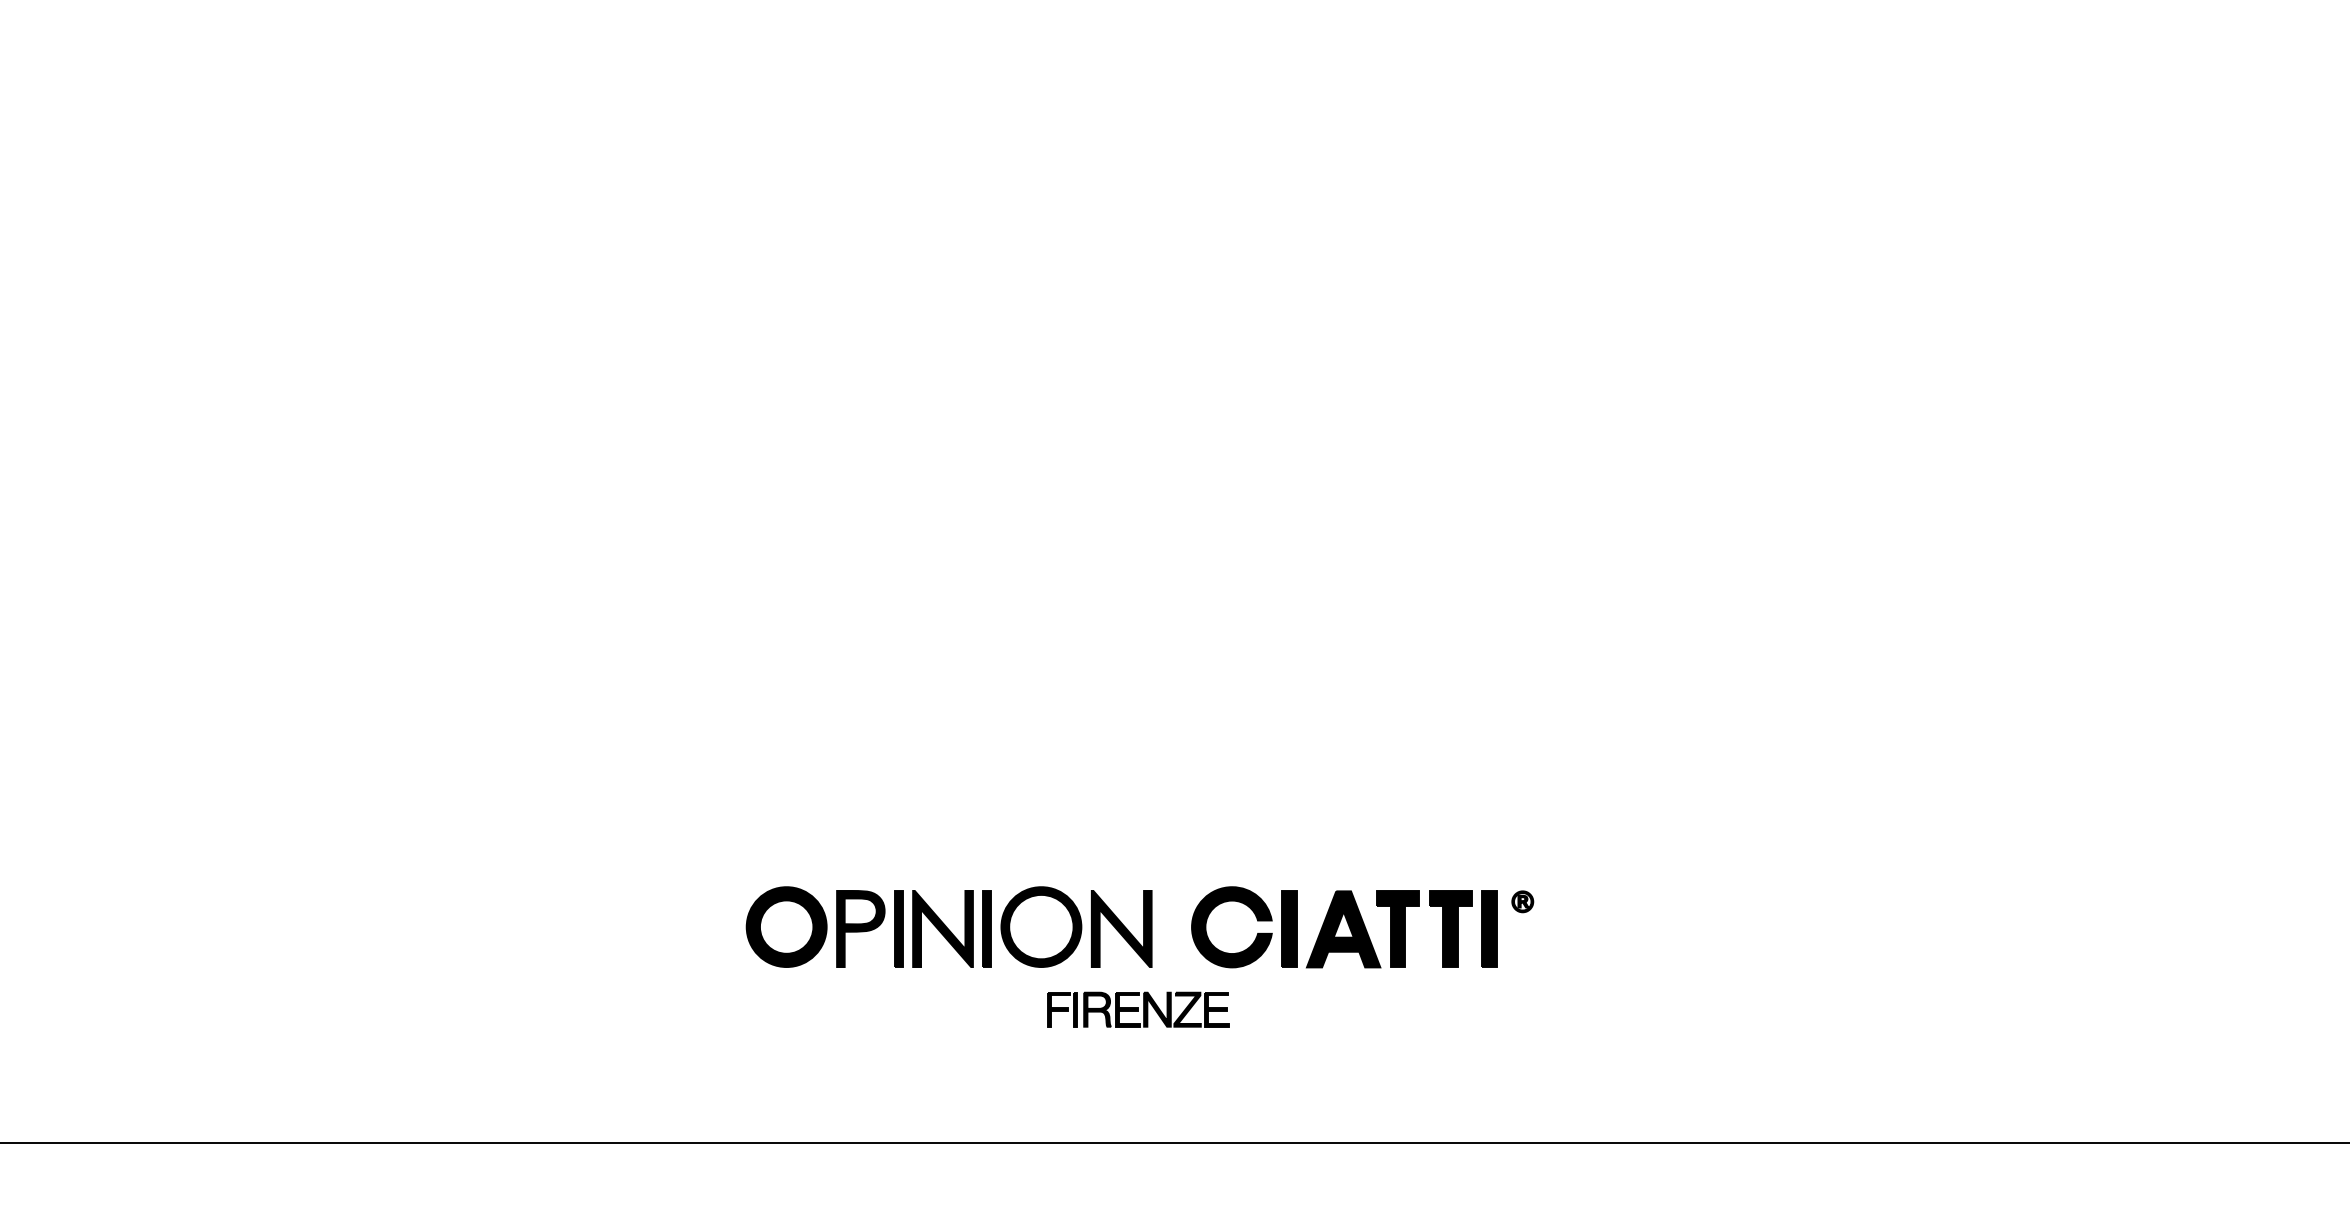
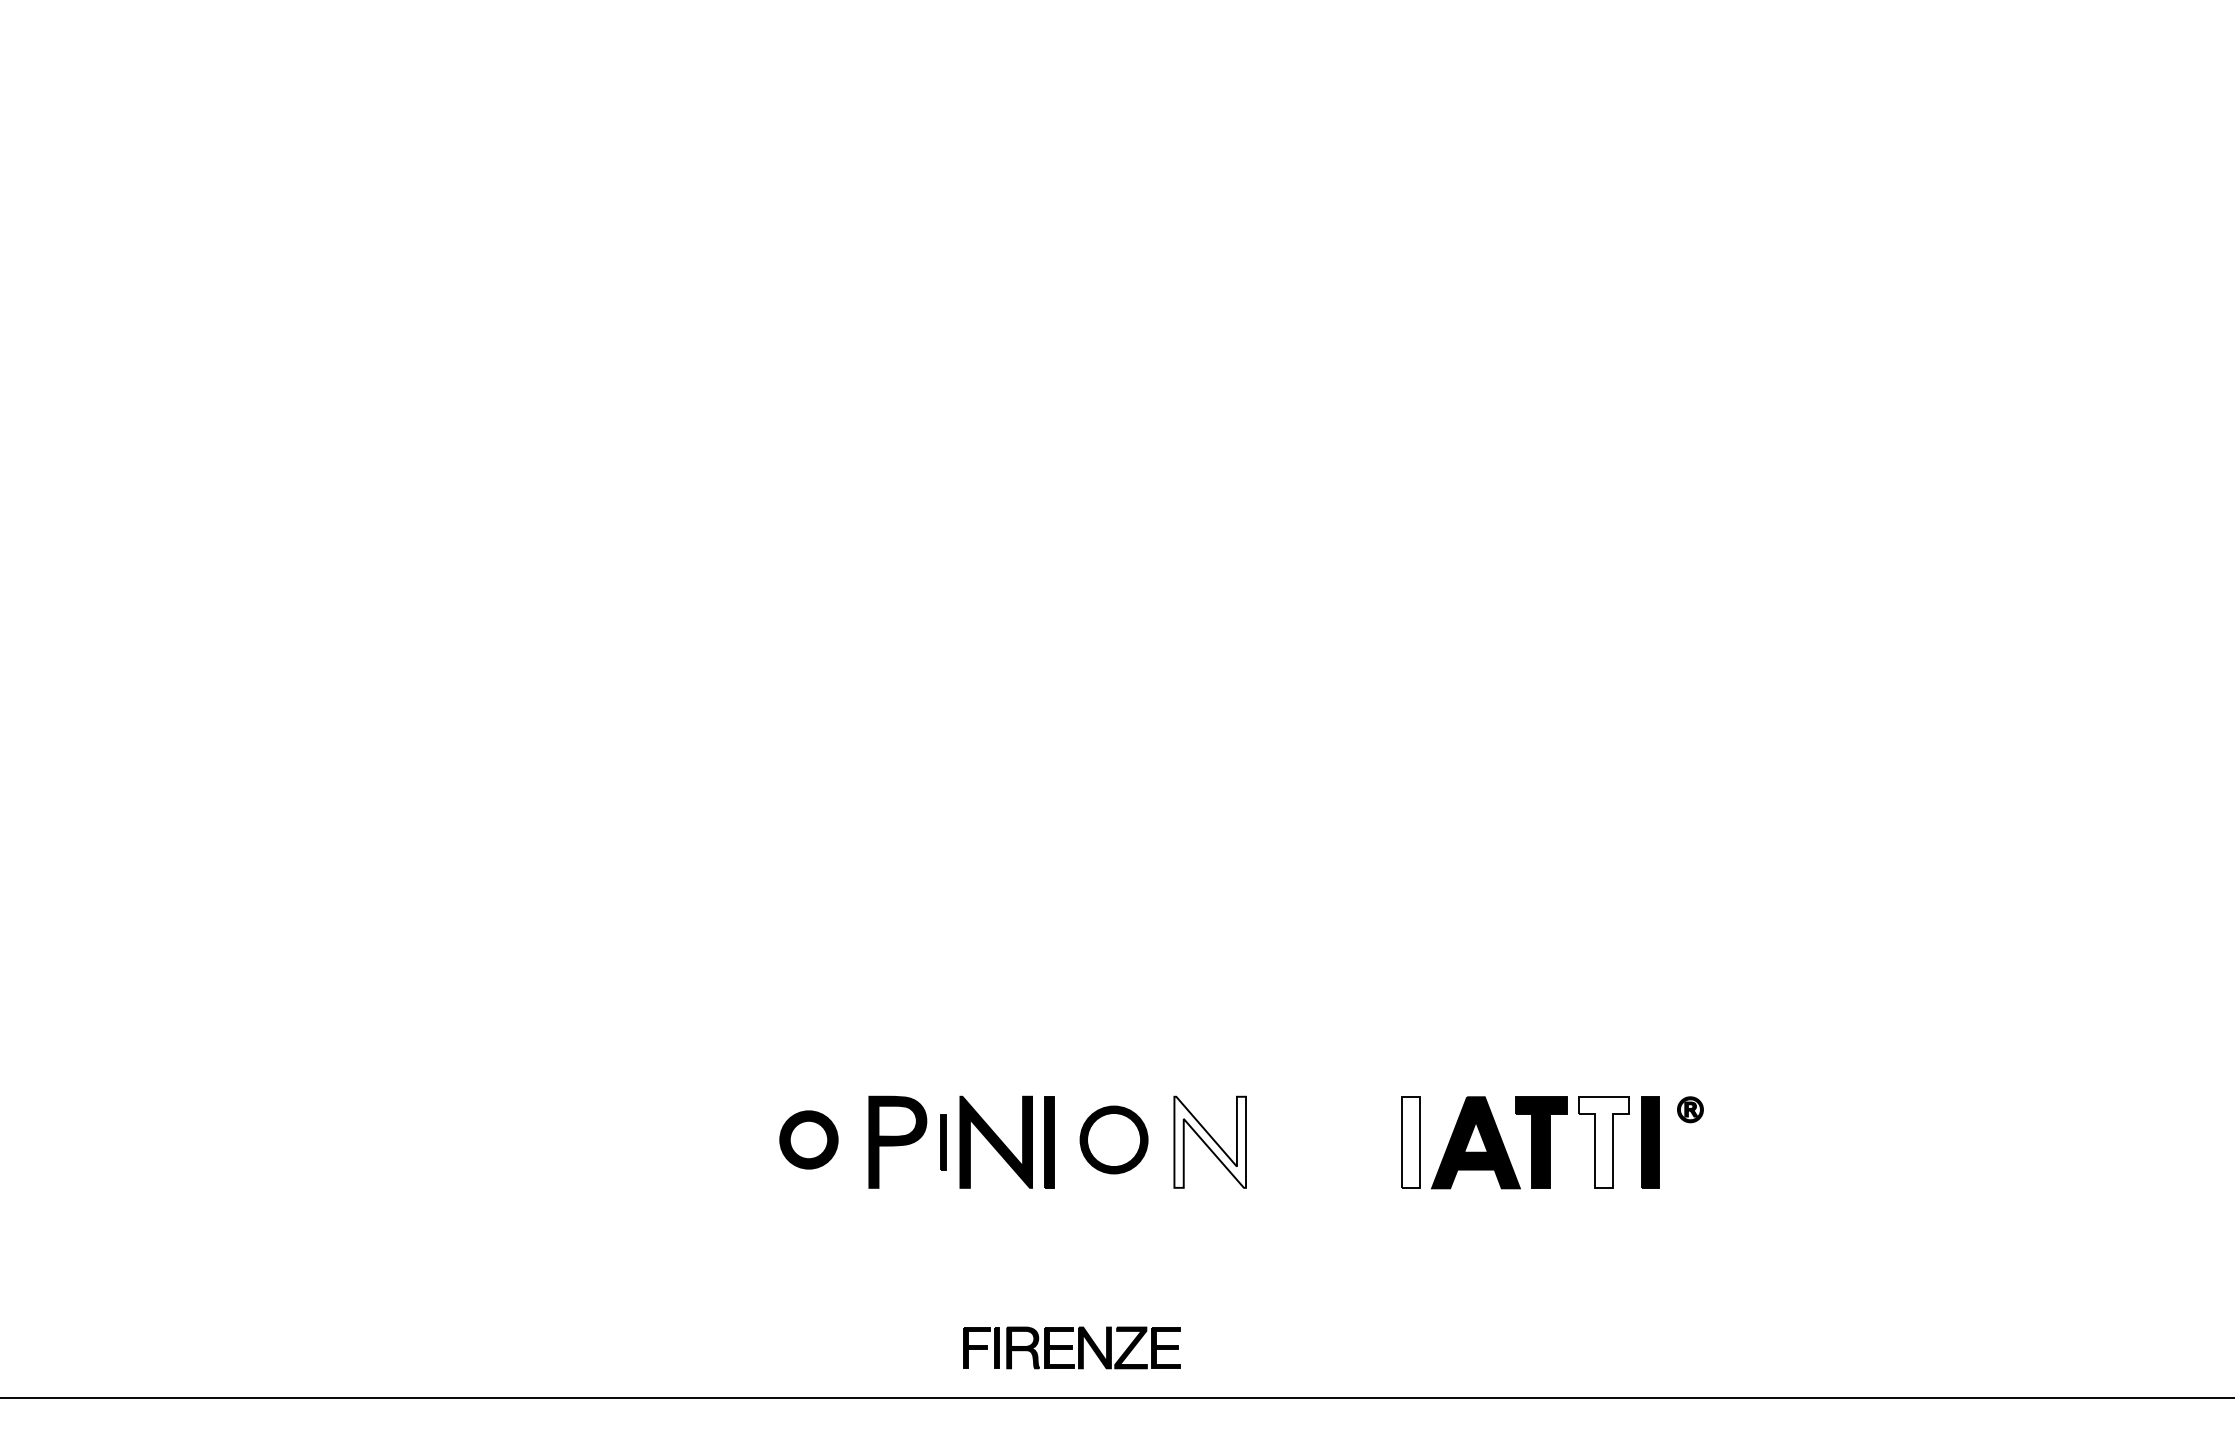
part: (786, 926) -> (808, 1139), size x0.6
part: (1041, 926) -> (1114, 1139), size x0.7
part: (898, 928) -> (942, 1141), size x0.6
fill: (1121, 928) -> (1209, 1141), removed
fill: (1289, 929) -> (1411, 1142), removed
fill: (1450, 929) -> (1603, 1142), removed
part: (1208, 936) -> (1314, 1151), removed
part: (1138, 1009) -> (1072, 1347), moved

